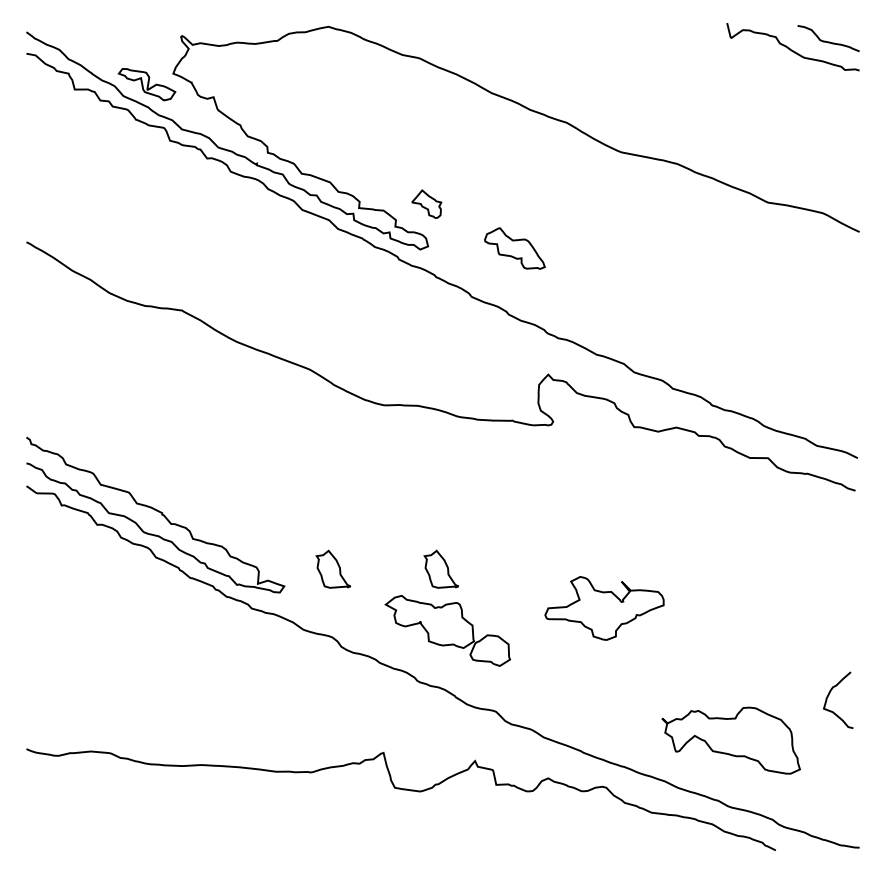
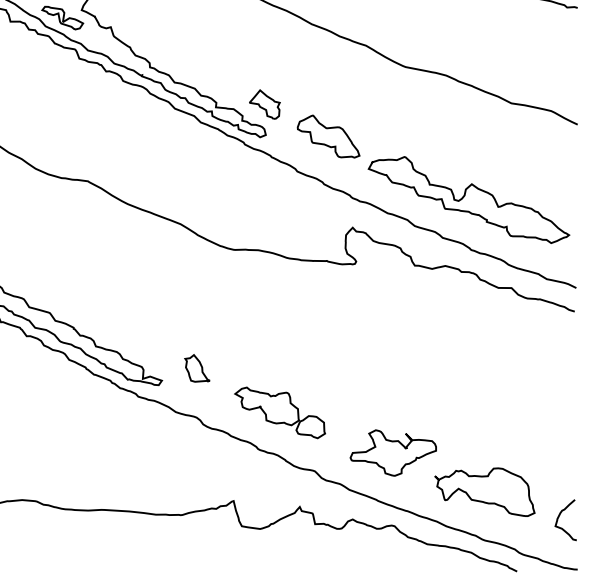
part: (426, 203) -> (264, 104), size x1.43
part: (514, 248) -> (328, 136), size x1.43
part: (708, 336) -> (468, 200), added
part: (440, 568) -> (274, 367), removed
part: (604, 608) -> (393, 453), moved
curve: (829, 695) -> (559, 516), moved

